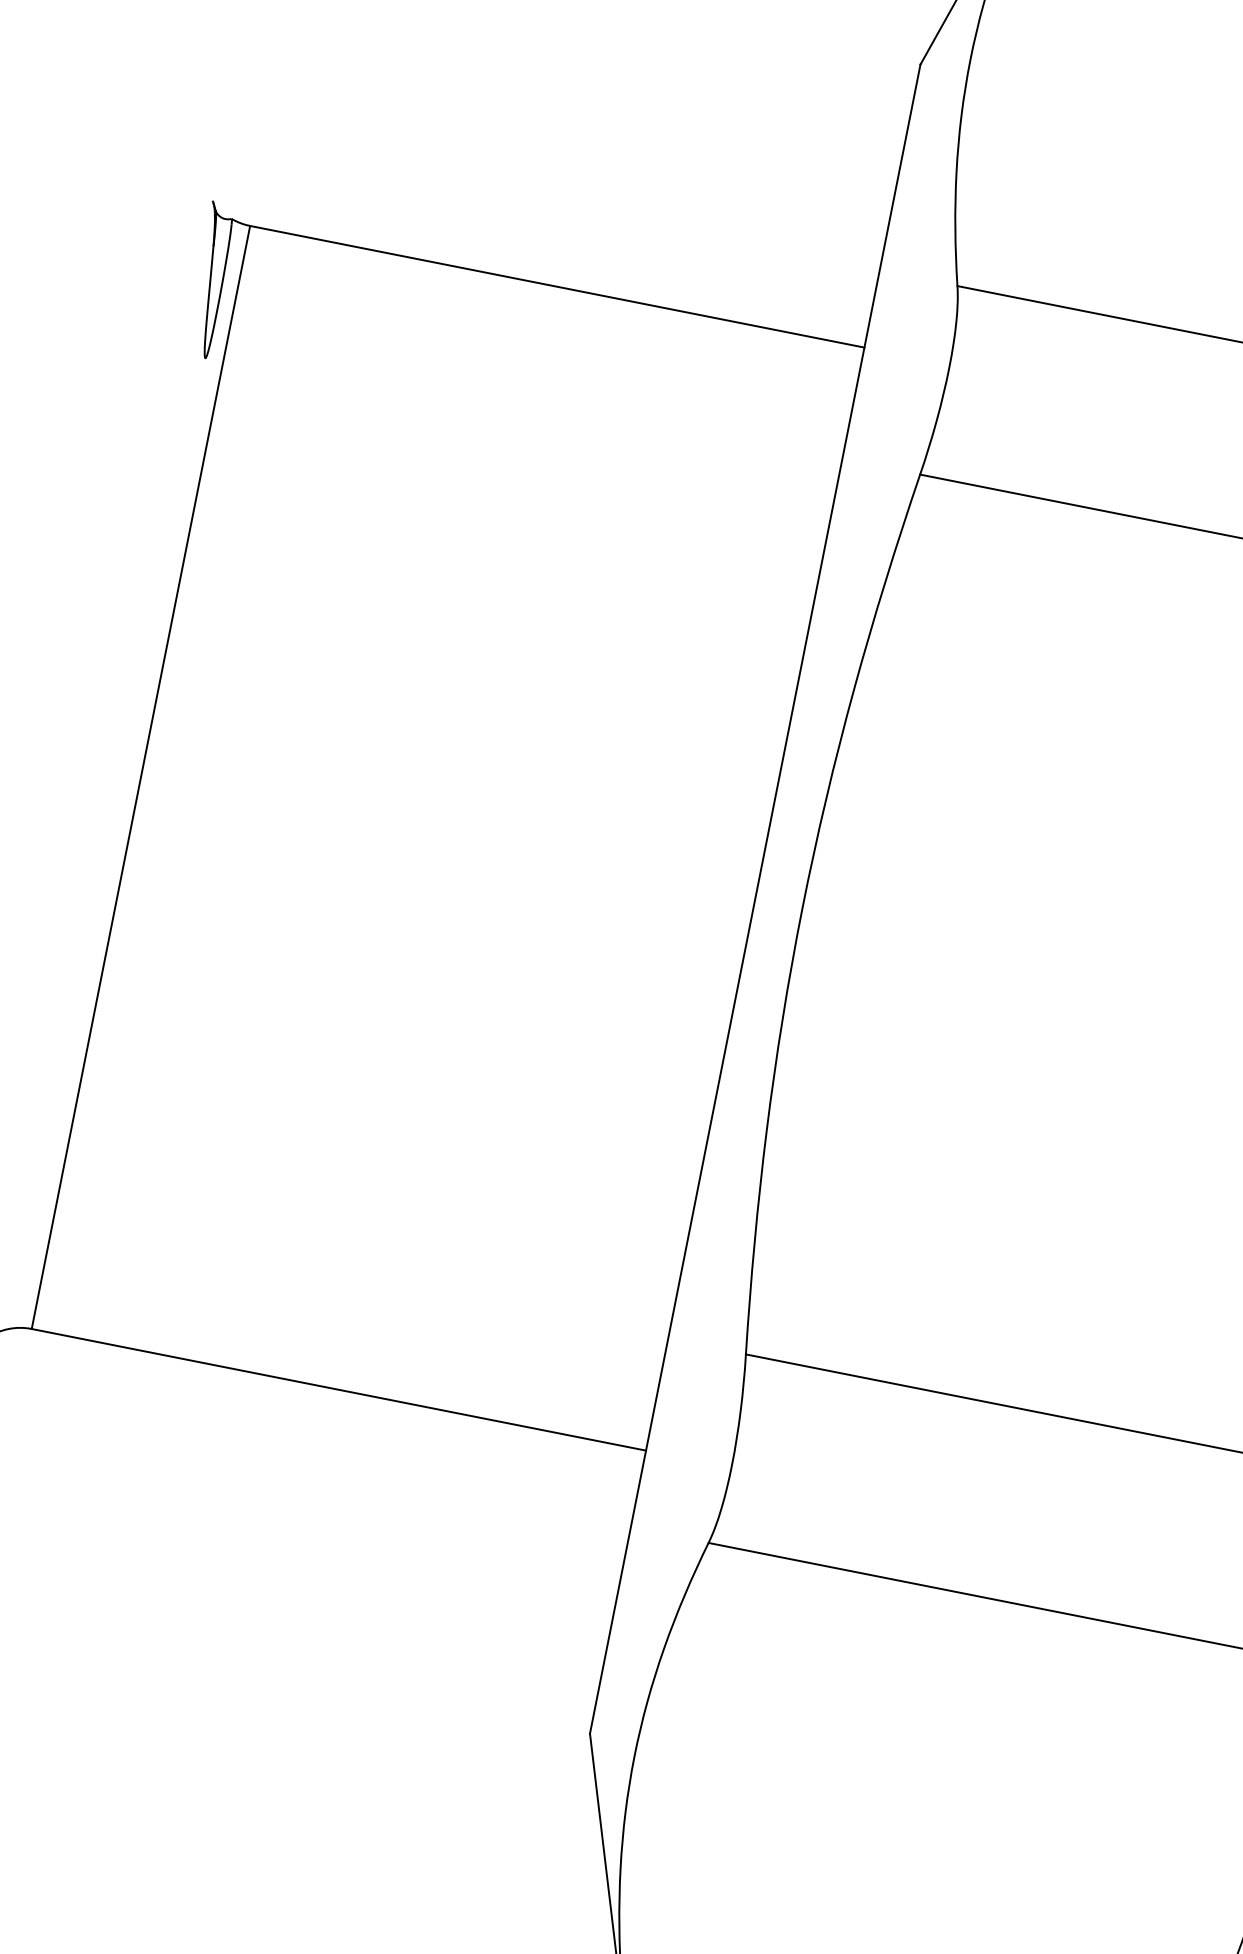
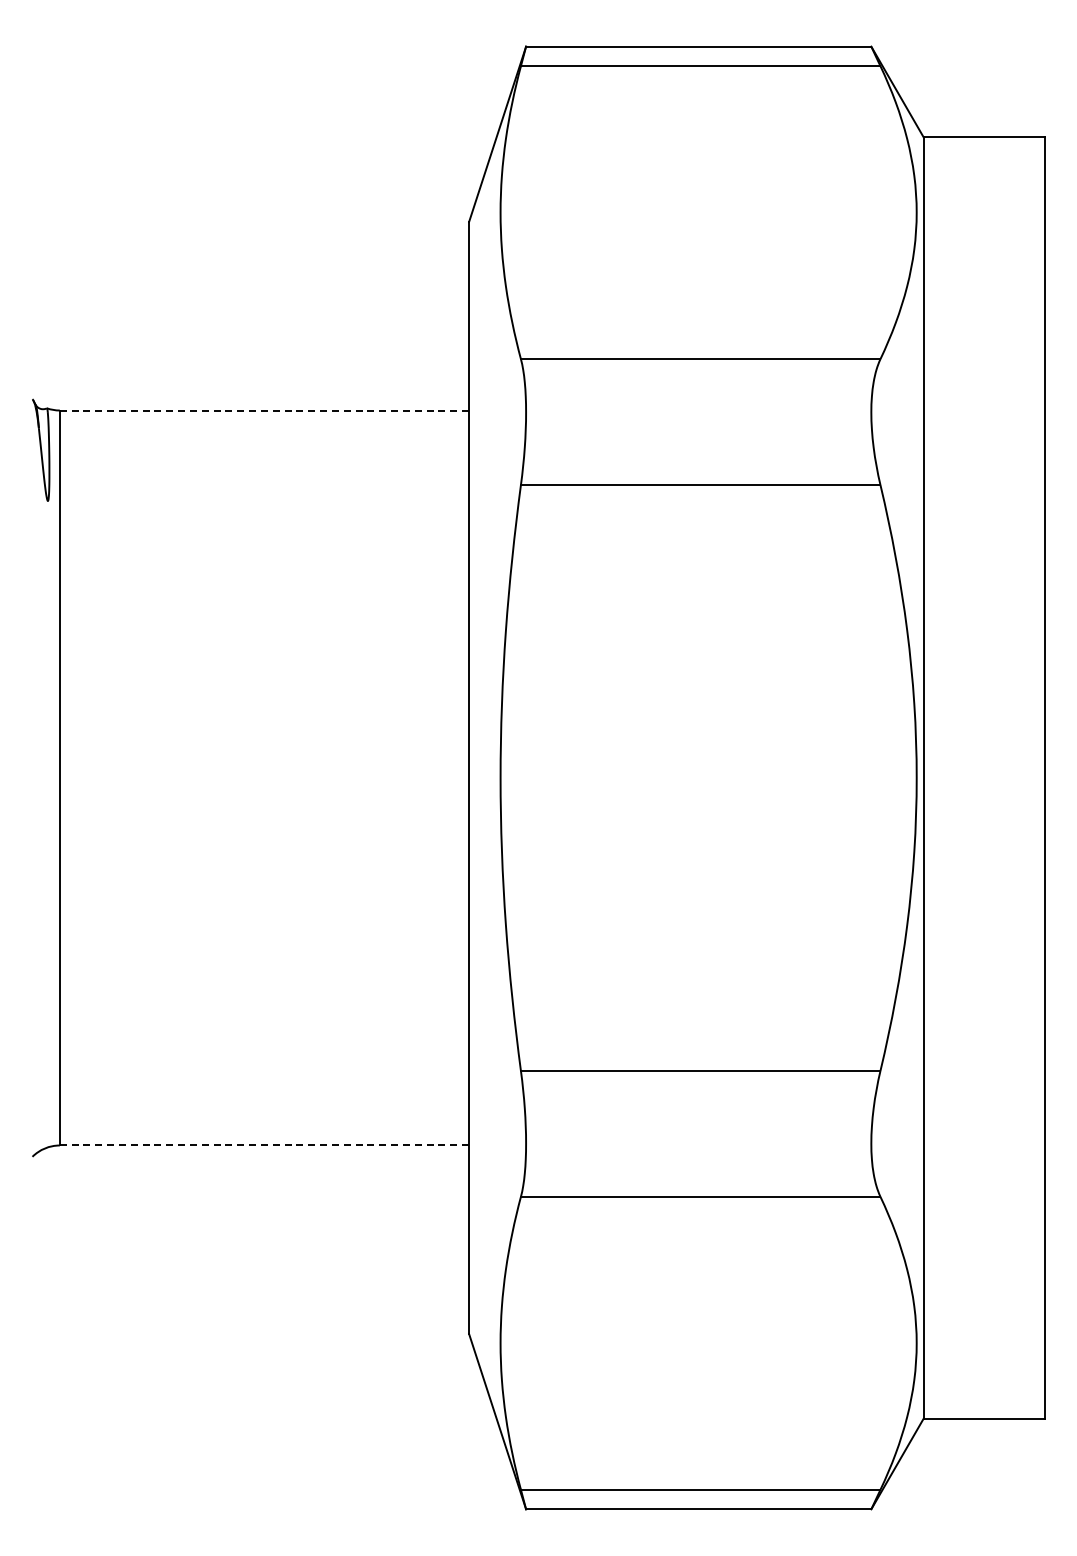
line: (557, 286) -> (264, 410), solid -> dashed
line: (338, 1389) -> (264, 1145), solid -> dashed

